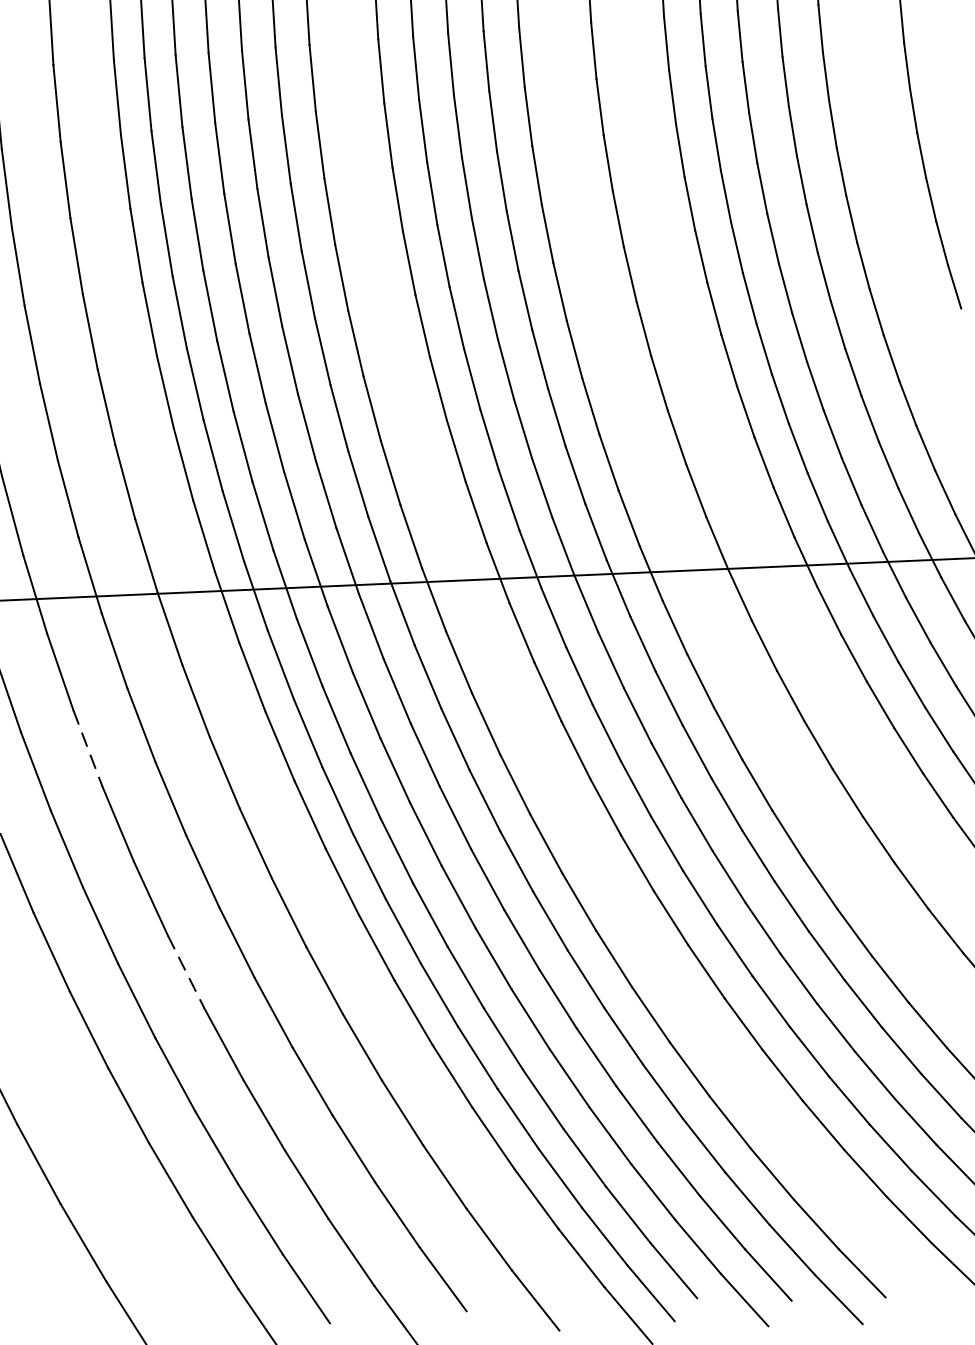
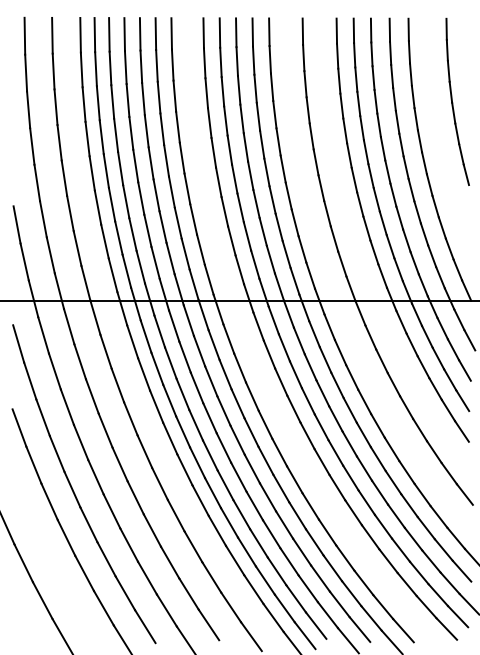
line: (87, 748) -> (54, 371), dashed -> solid
line: (185, 972) -> (95, 477), dashed -> solid

